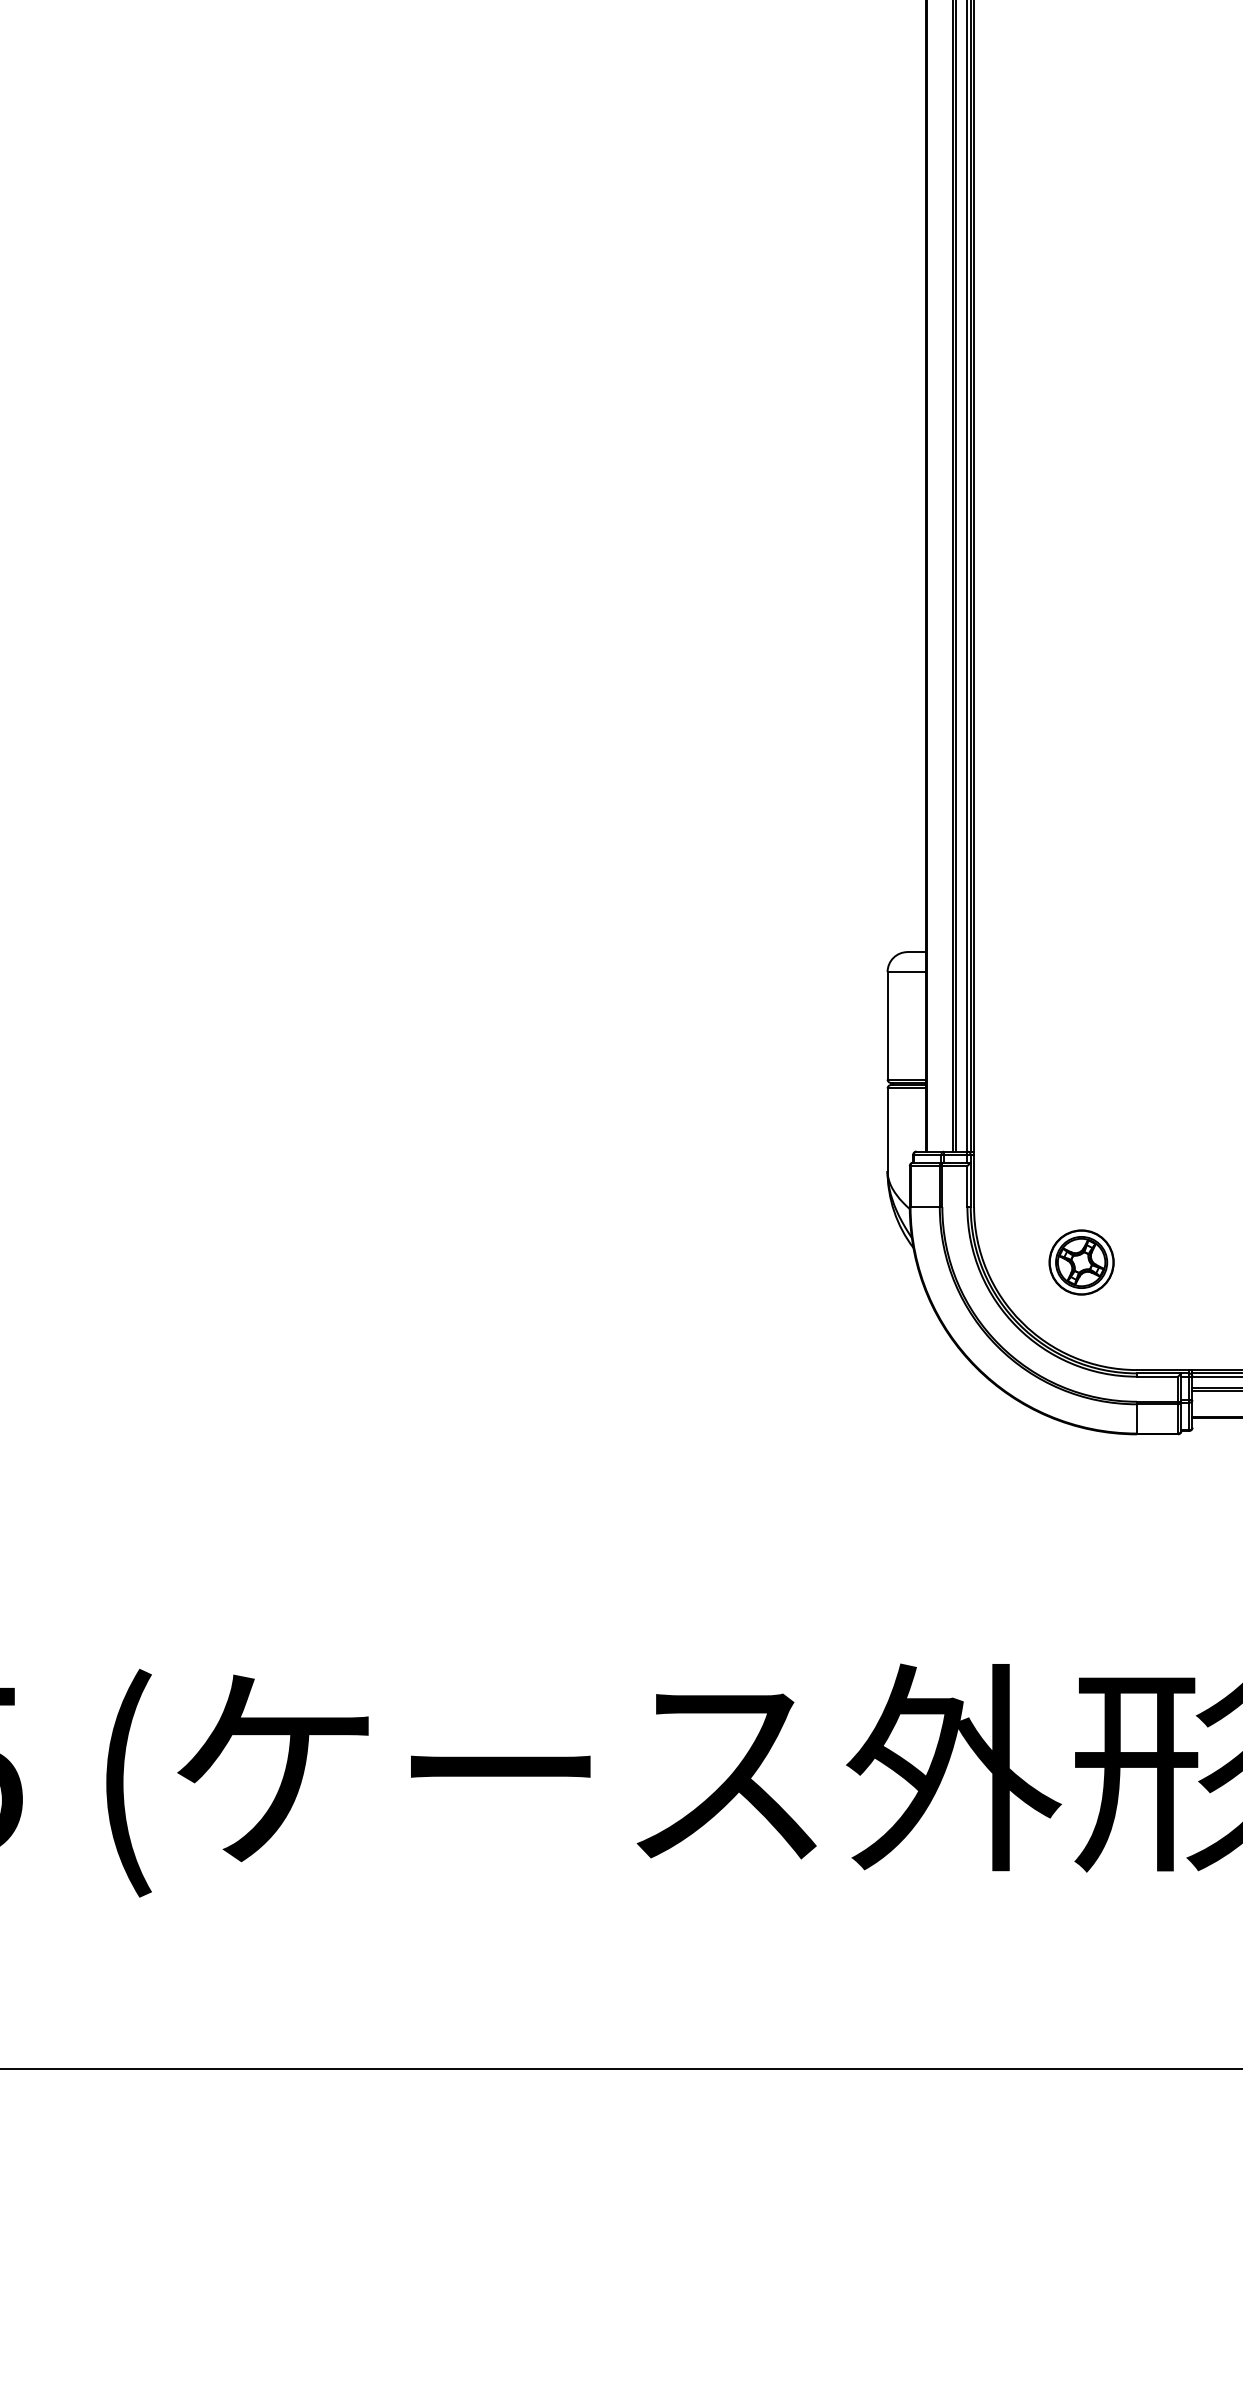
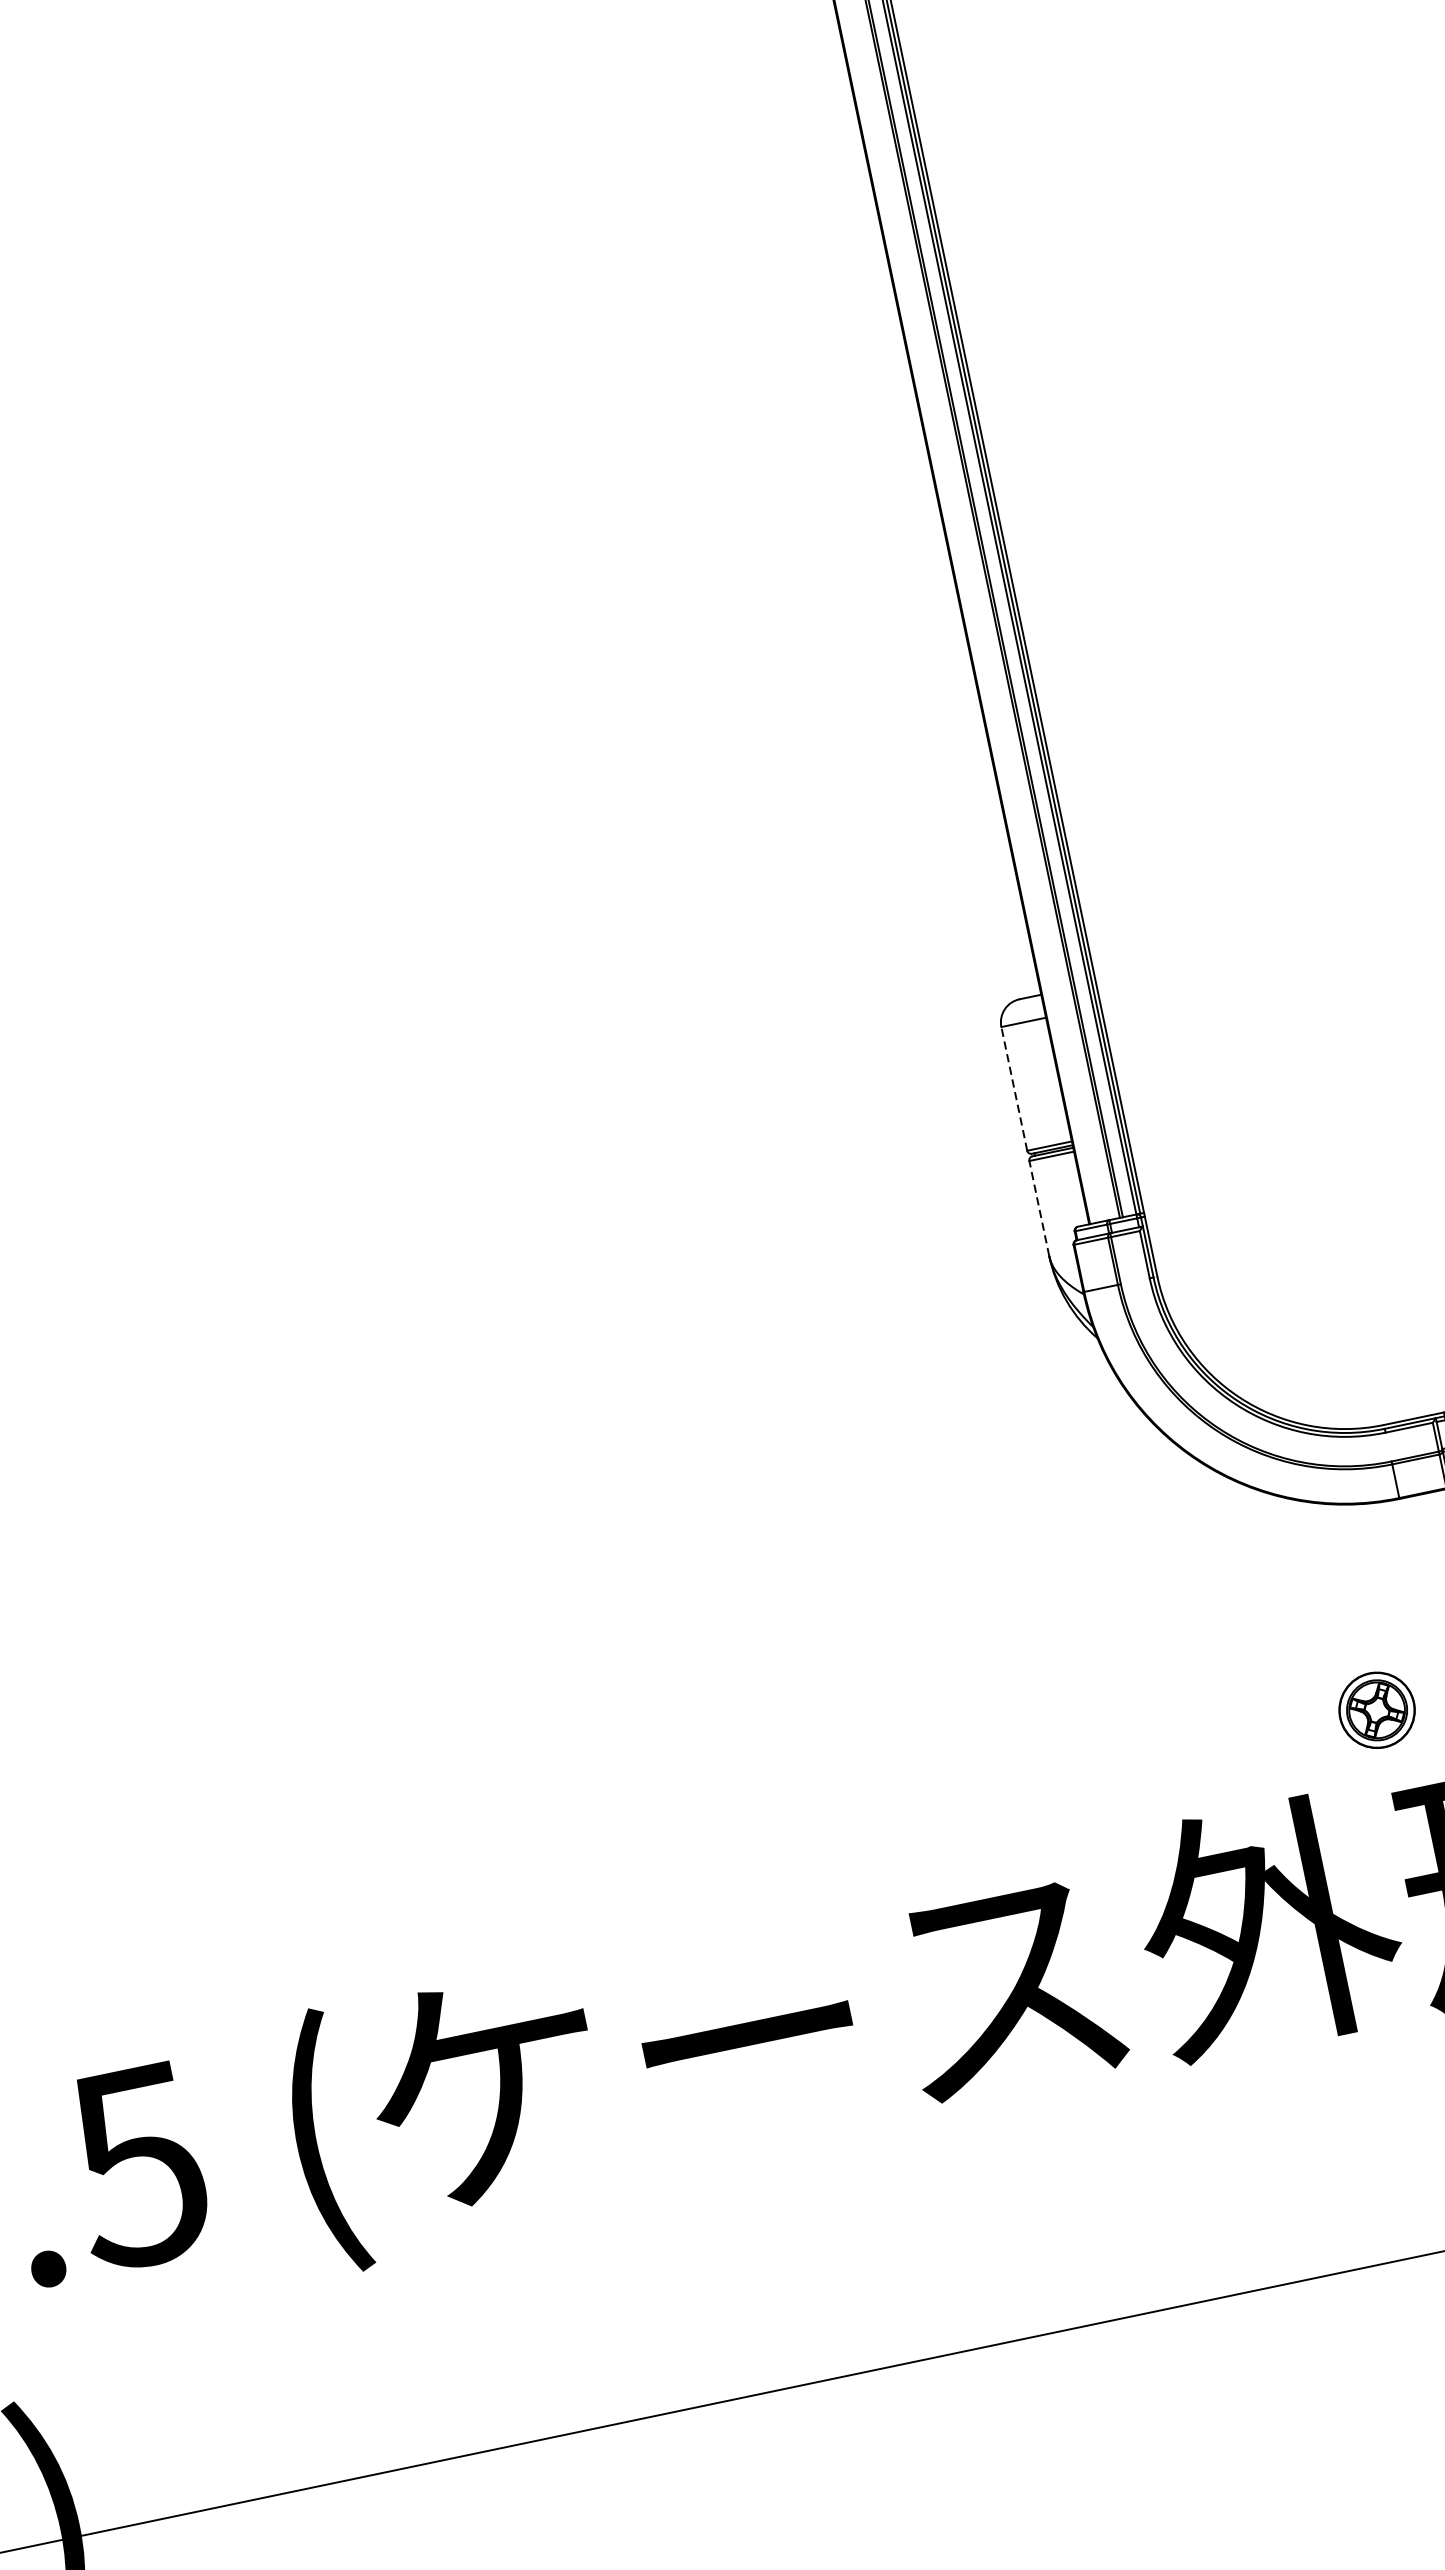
line: (887, 1025) -> (1014, 1088), solid -> dashed
line: (887, 1129) -> (1039, 1208), solid -> dashed
part: (1081, 1262) -> (1376, 1710), moved

